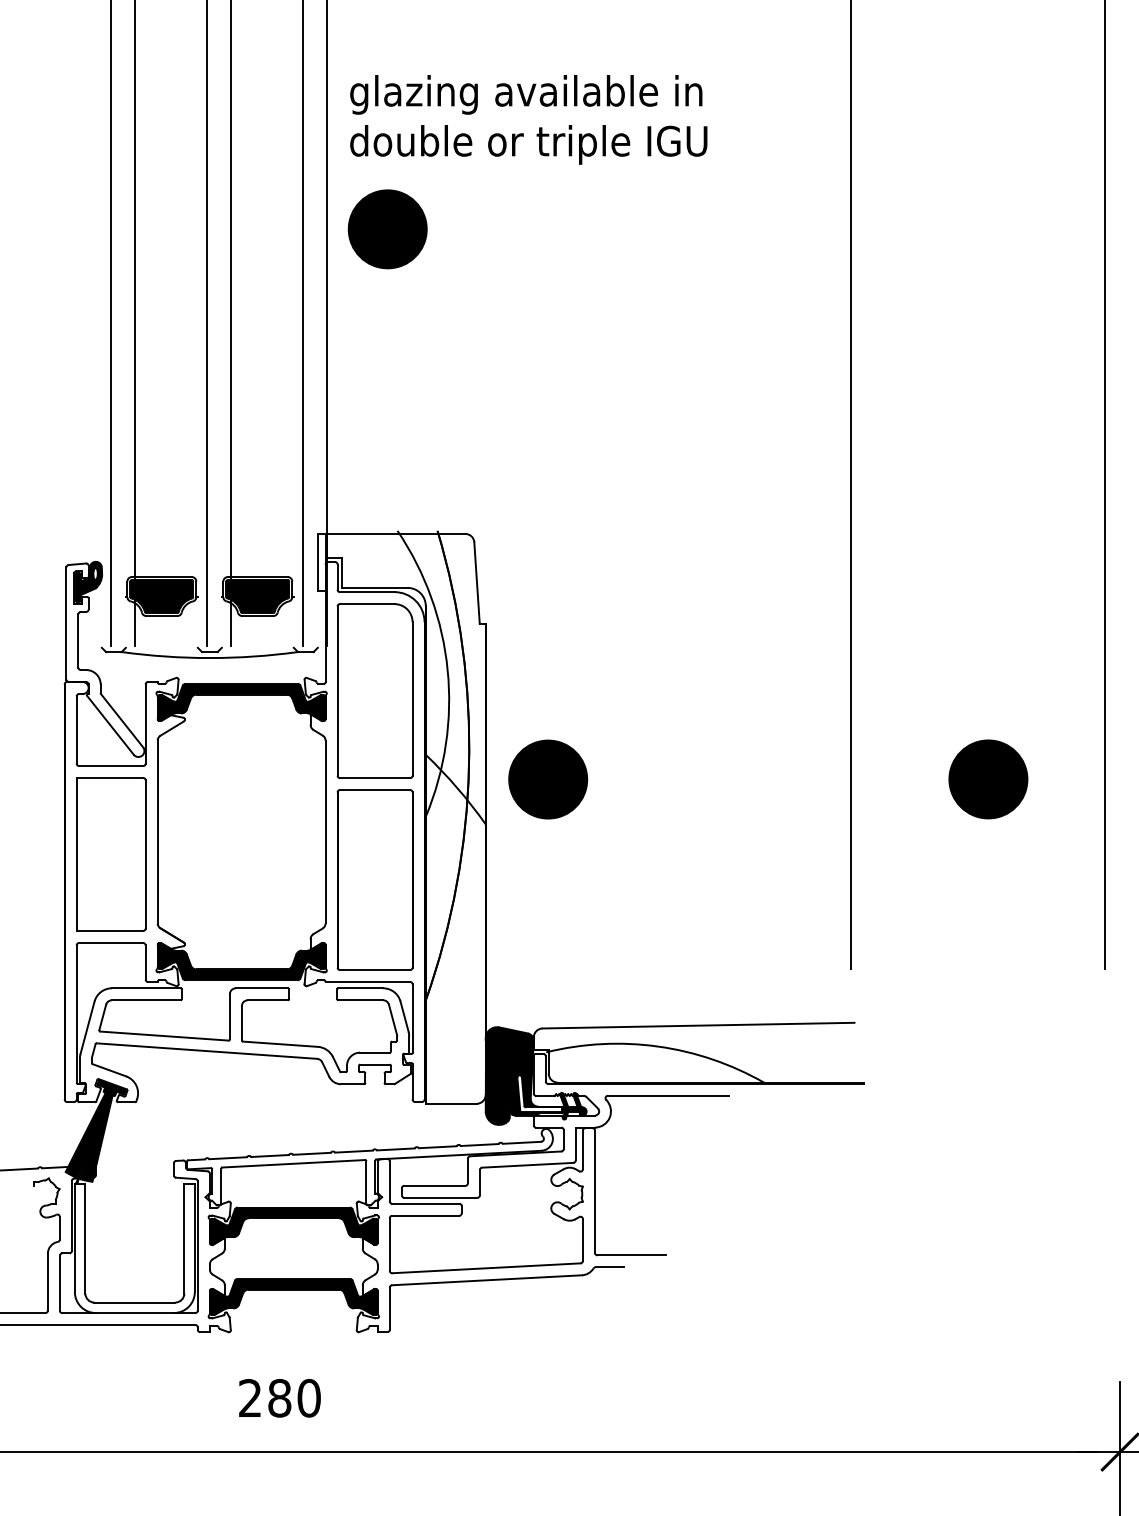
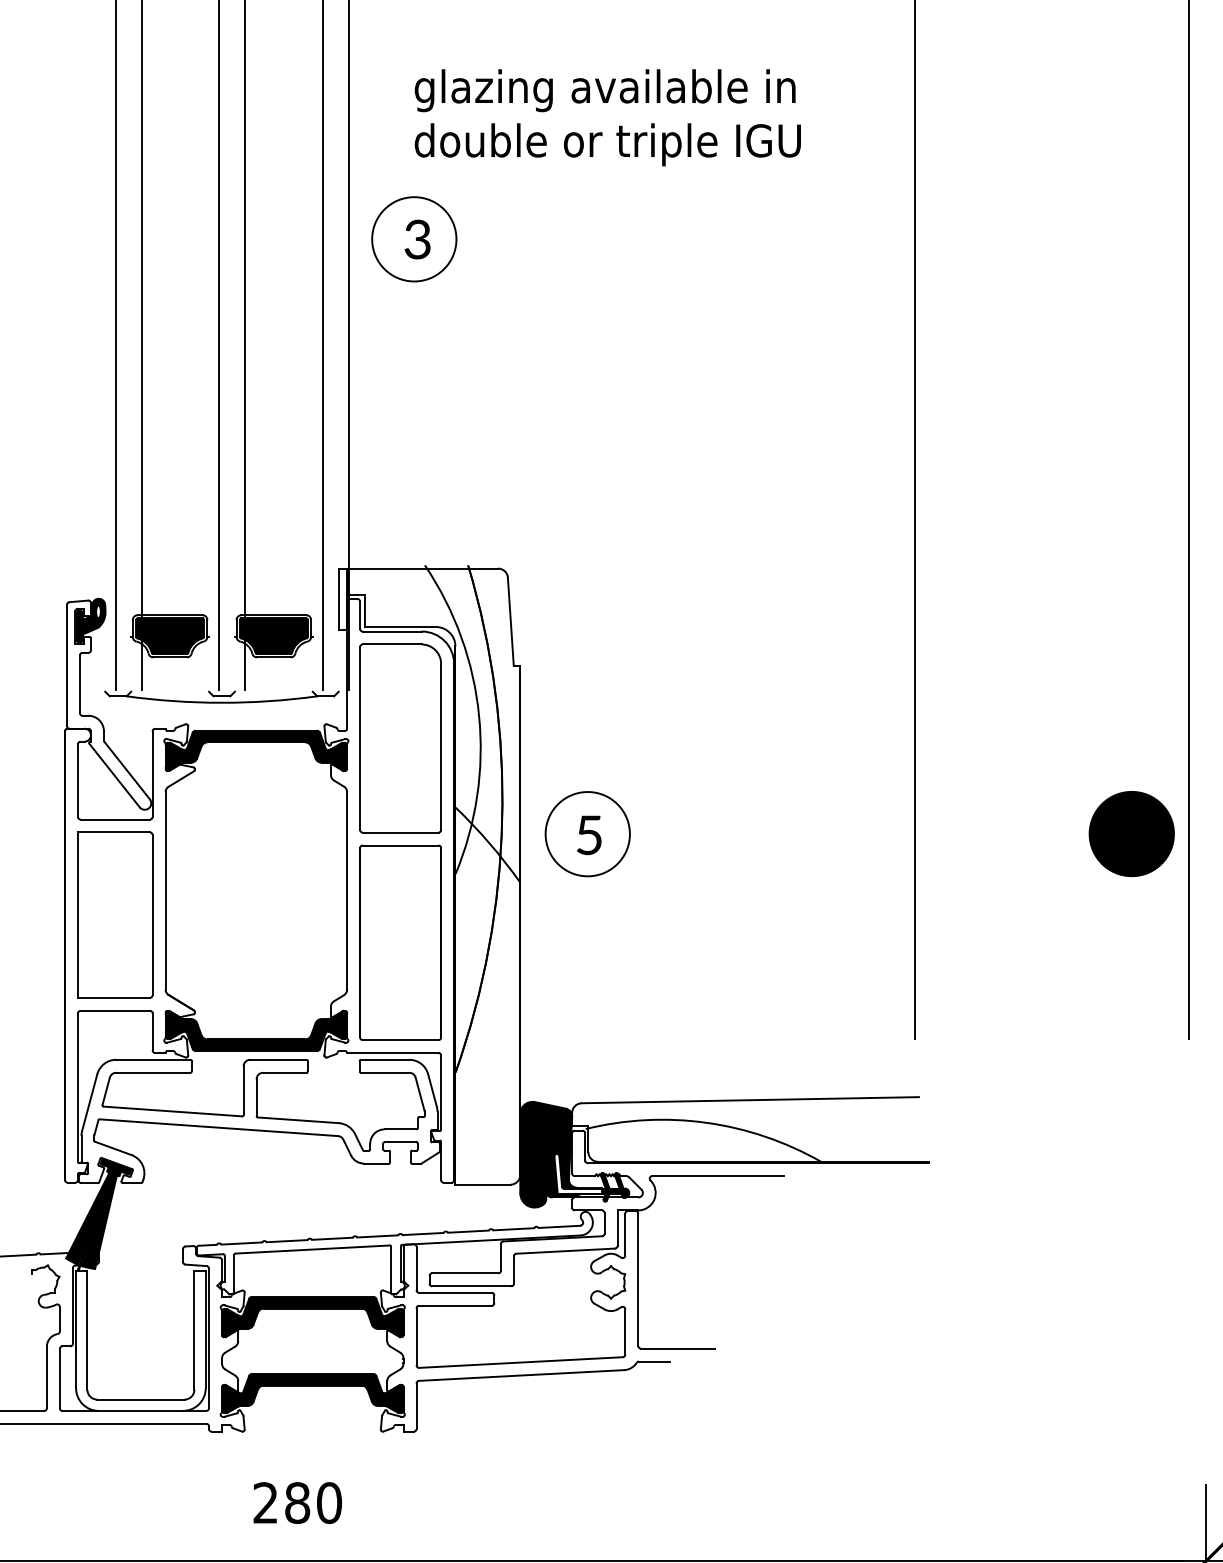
text: (528, 119) -> (607, 117), moved
fill: (387, 229) -> (414, 239), removed
fill: (548, 779) -> (588, 834), removed
part: (988, 779) -> (1131, 834), moved

